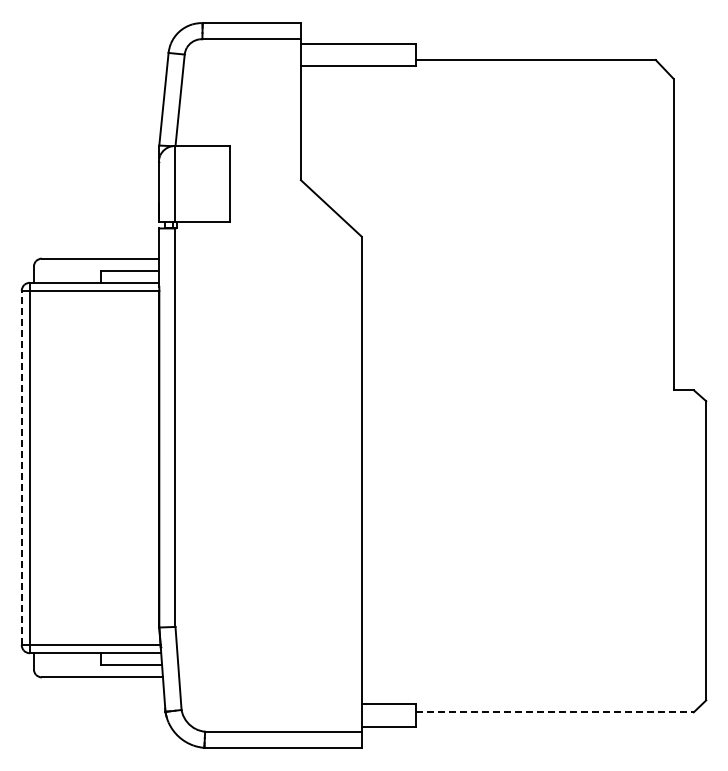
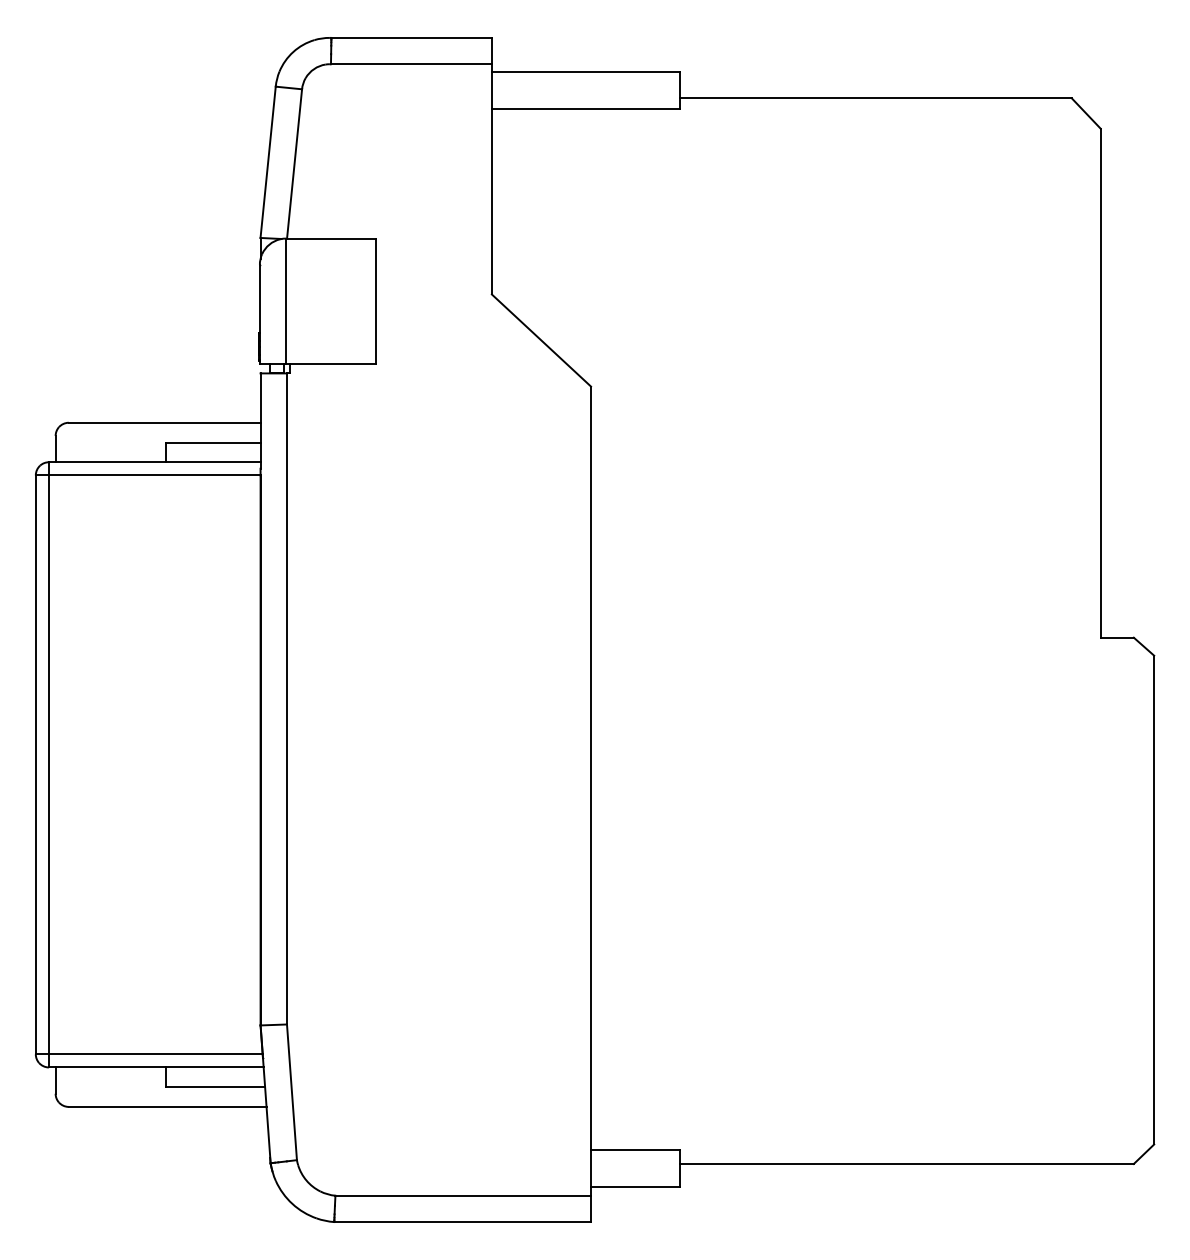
line: (21, 467) -> (35, 763), dashed -> solid
line: (555, 712) -> (907, 1164), dashed -> solid

